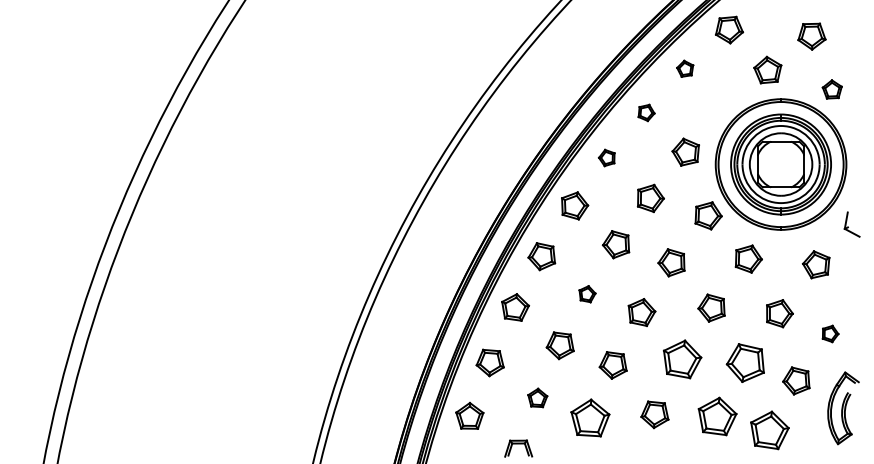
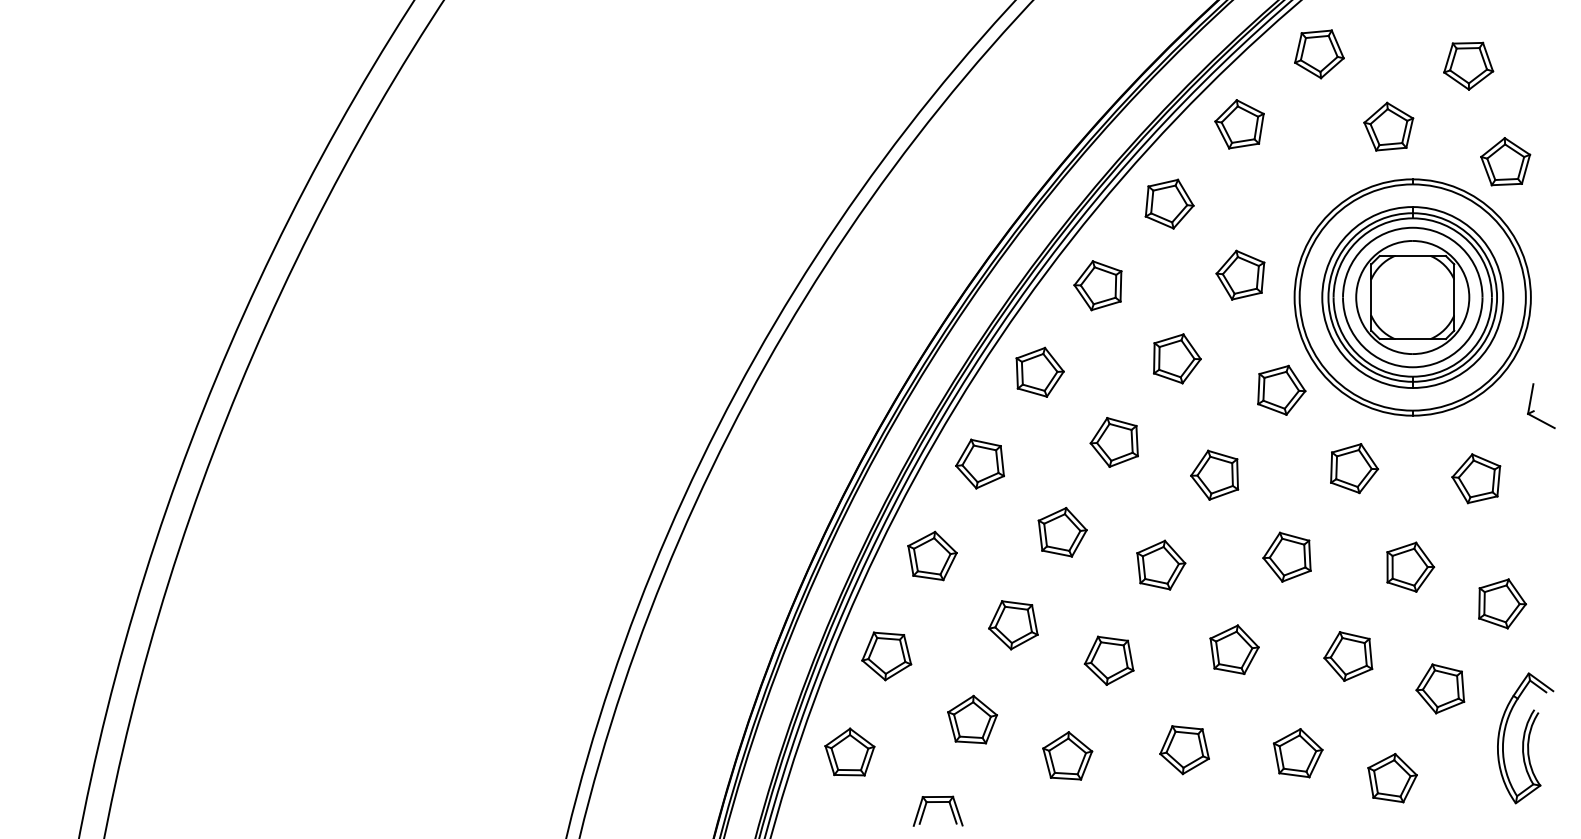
part: (684, 68) -> (1238, 123), size x1.67
part: (831, 89) -> (1503, 161), size x1.43
part: (646, 112) -> (1169, 203), size x1.67
part: (606, 157) -> (1097, 284), size x1.67
part: (587, 293) -> (1062, 530), size x1.67
part: (830, 333) -> (1502, 603), size x1.67
part: (682, 358) -> (1234, 648), size x0.71
part: (745, 362) -> (1348, 655), size x0.71
part: (537, 397) -> (972, 718), size x1.43
part: (717, 416) -> (1297, 753), size x0.71
part: (589, 417) -> (1066, 754), size x0.71
part: (769, 429) -> (1391, 776), size x0.71

